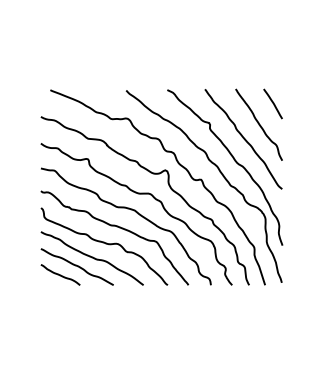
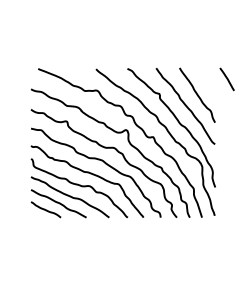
line: (272, 103) -> (226, 79), moved

